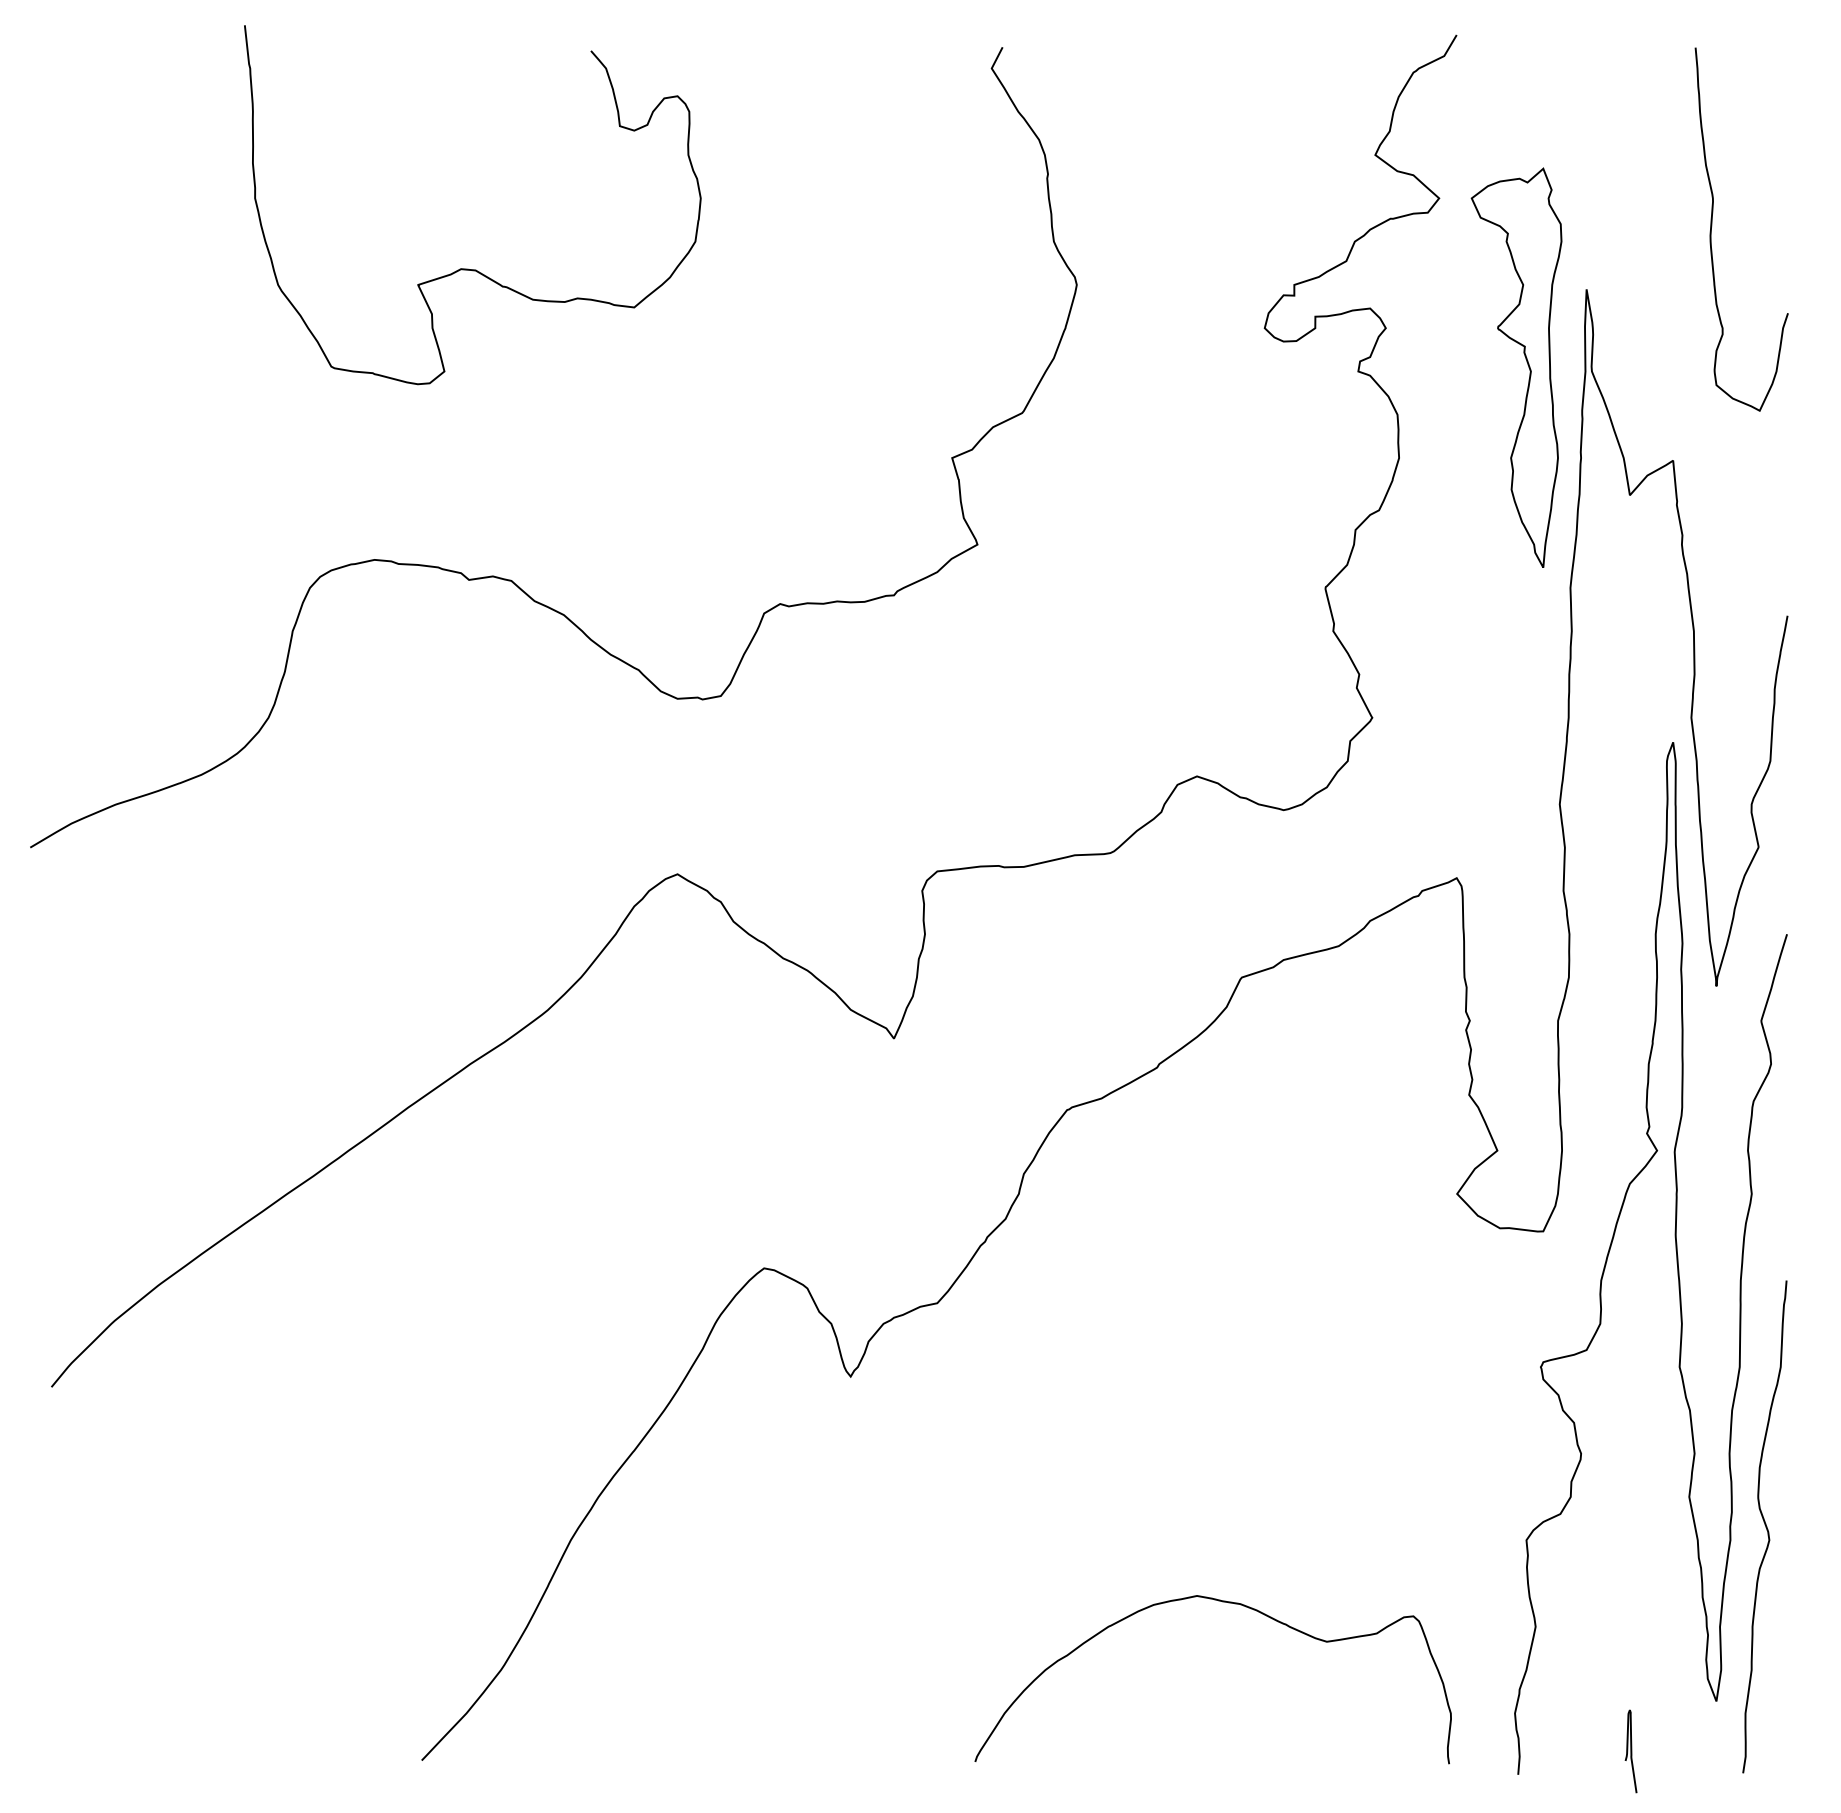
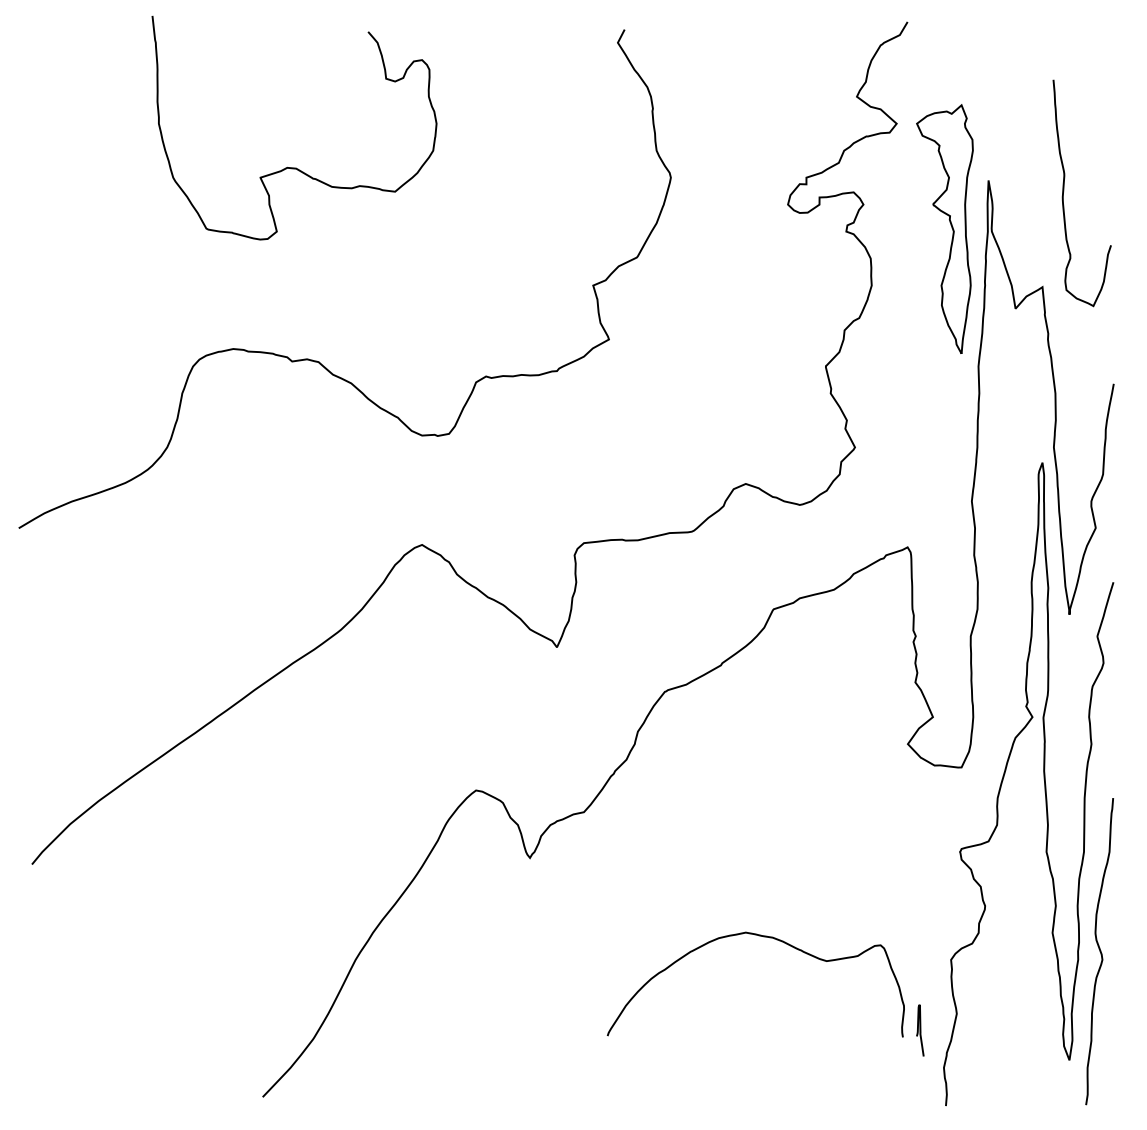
curve: (1713, 226) -> (1064, 191), moved
curve: (1225, 1603) -> (763, 937), moved
curve: (1631, 1751) -> (920, 1030), moved

